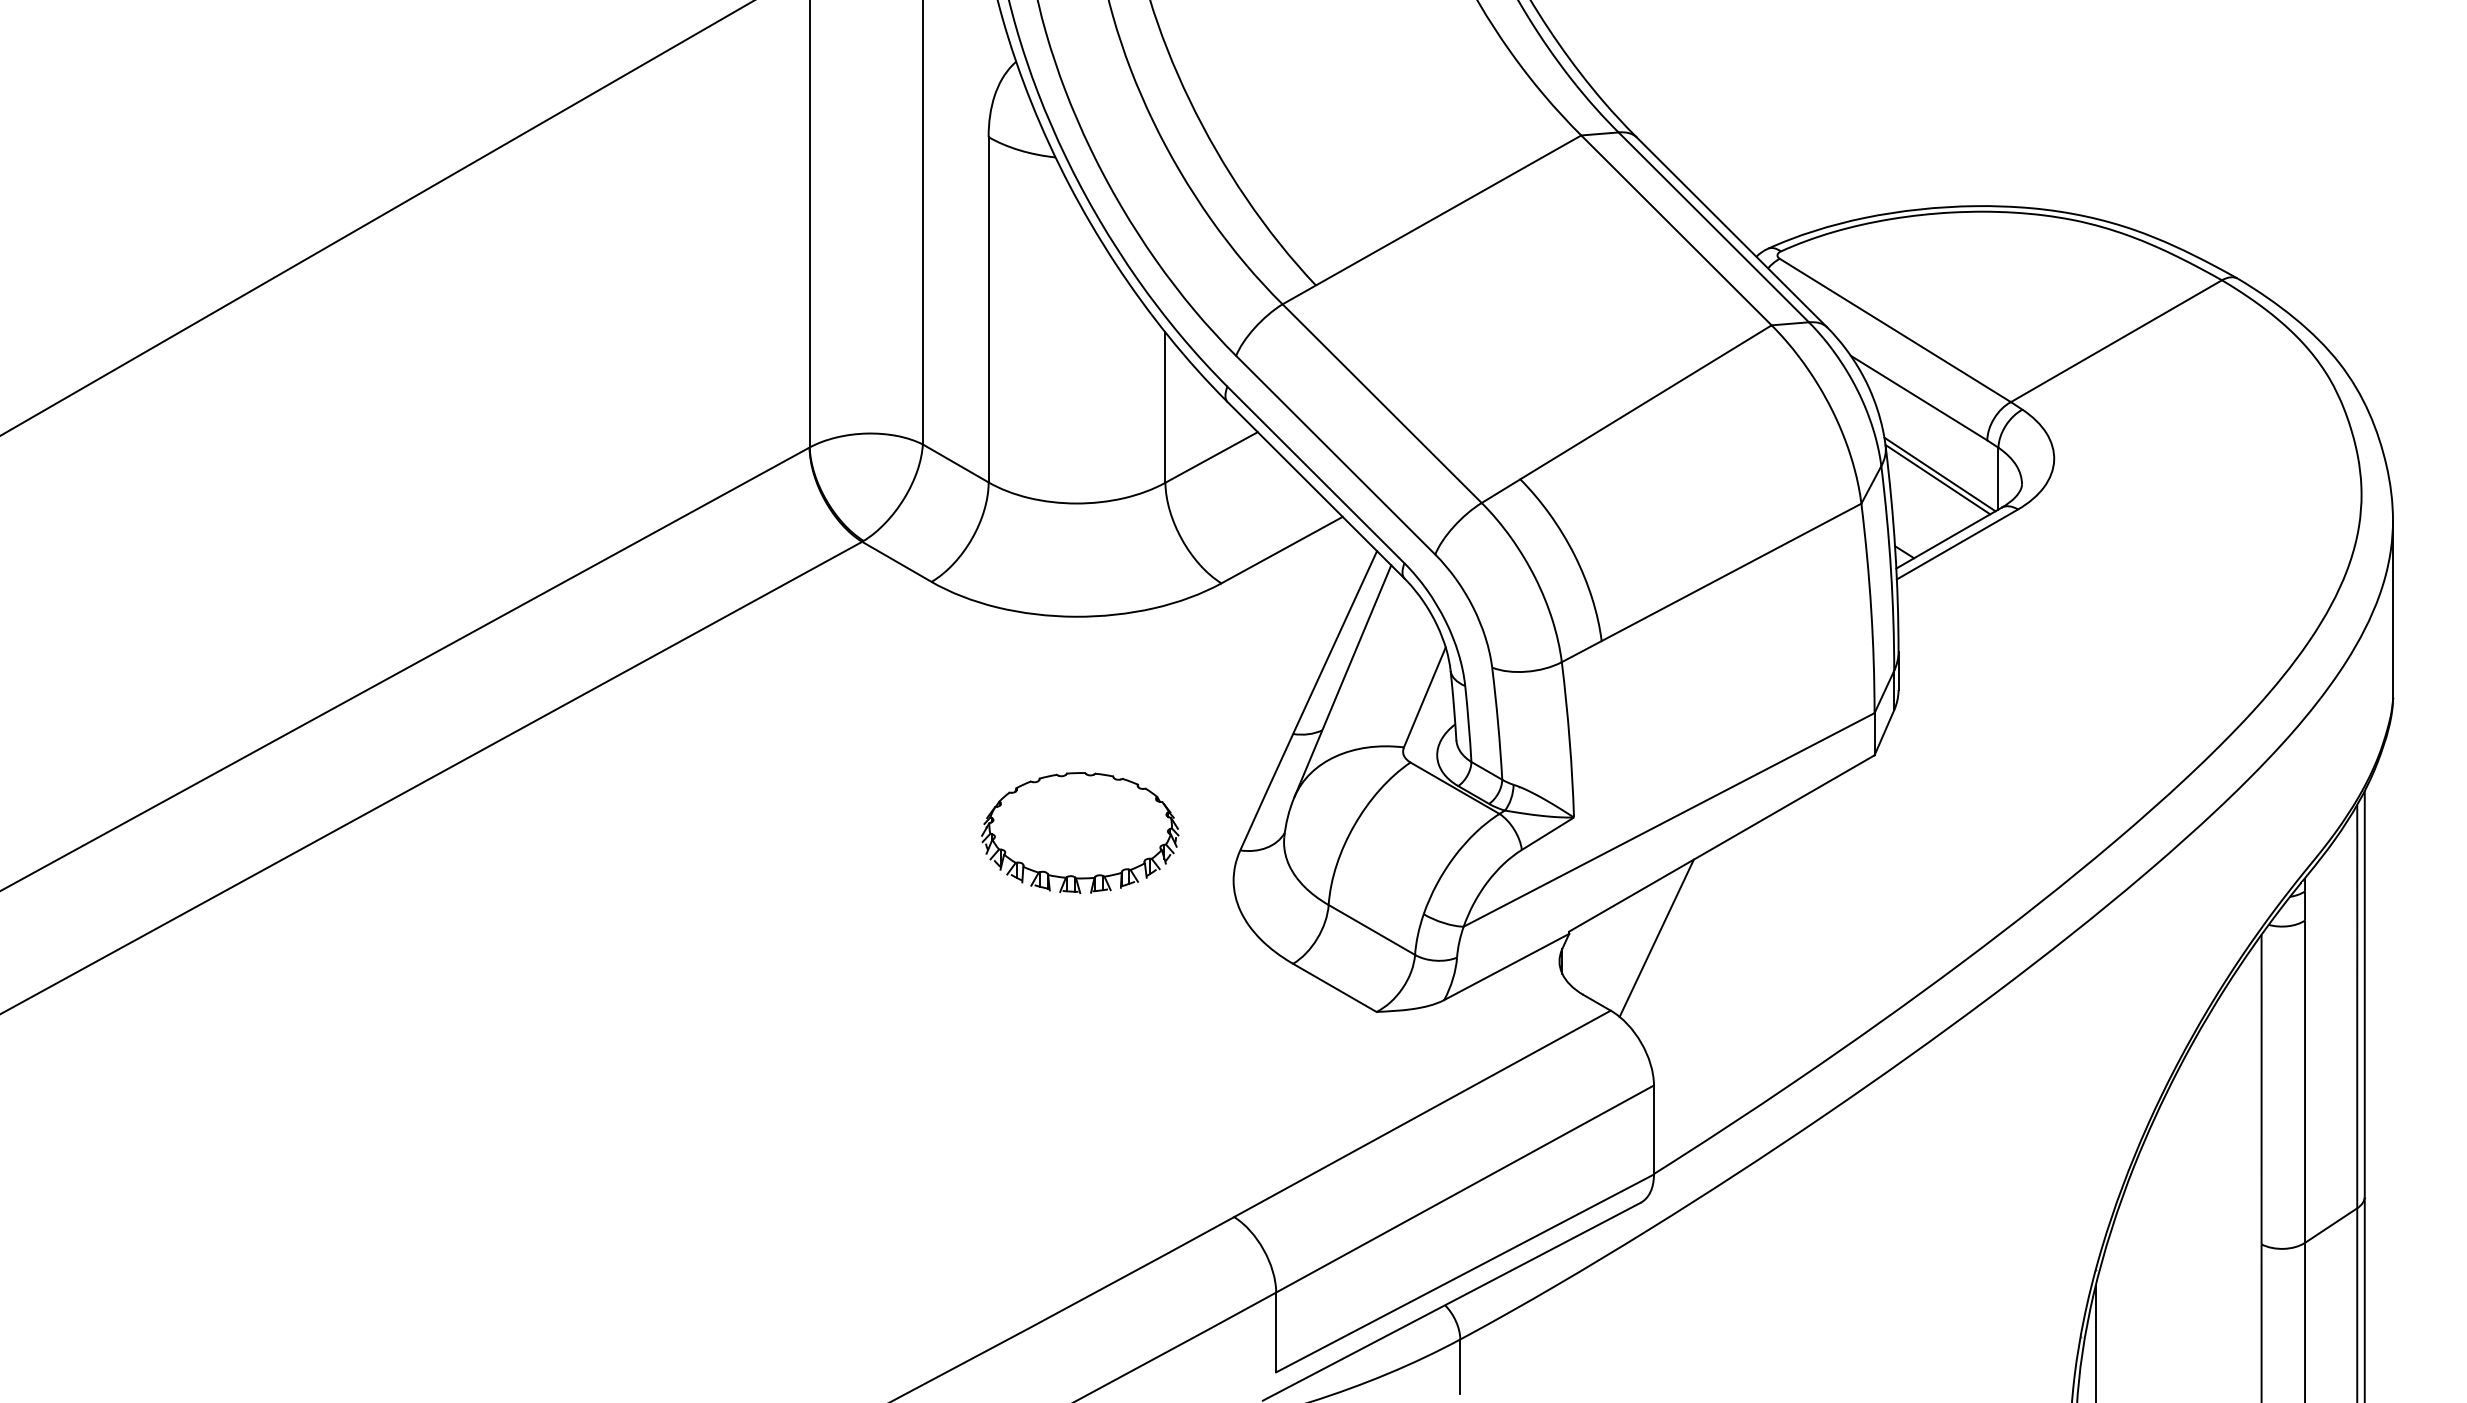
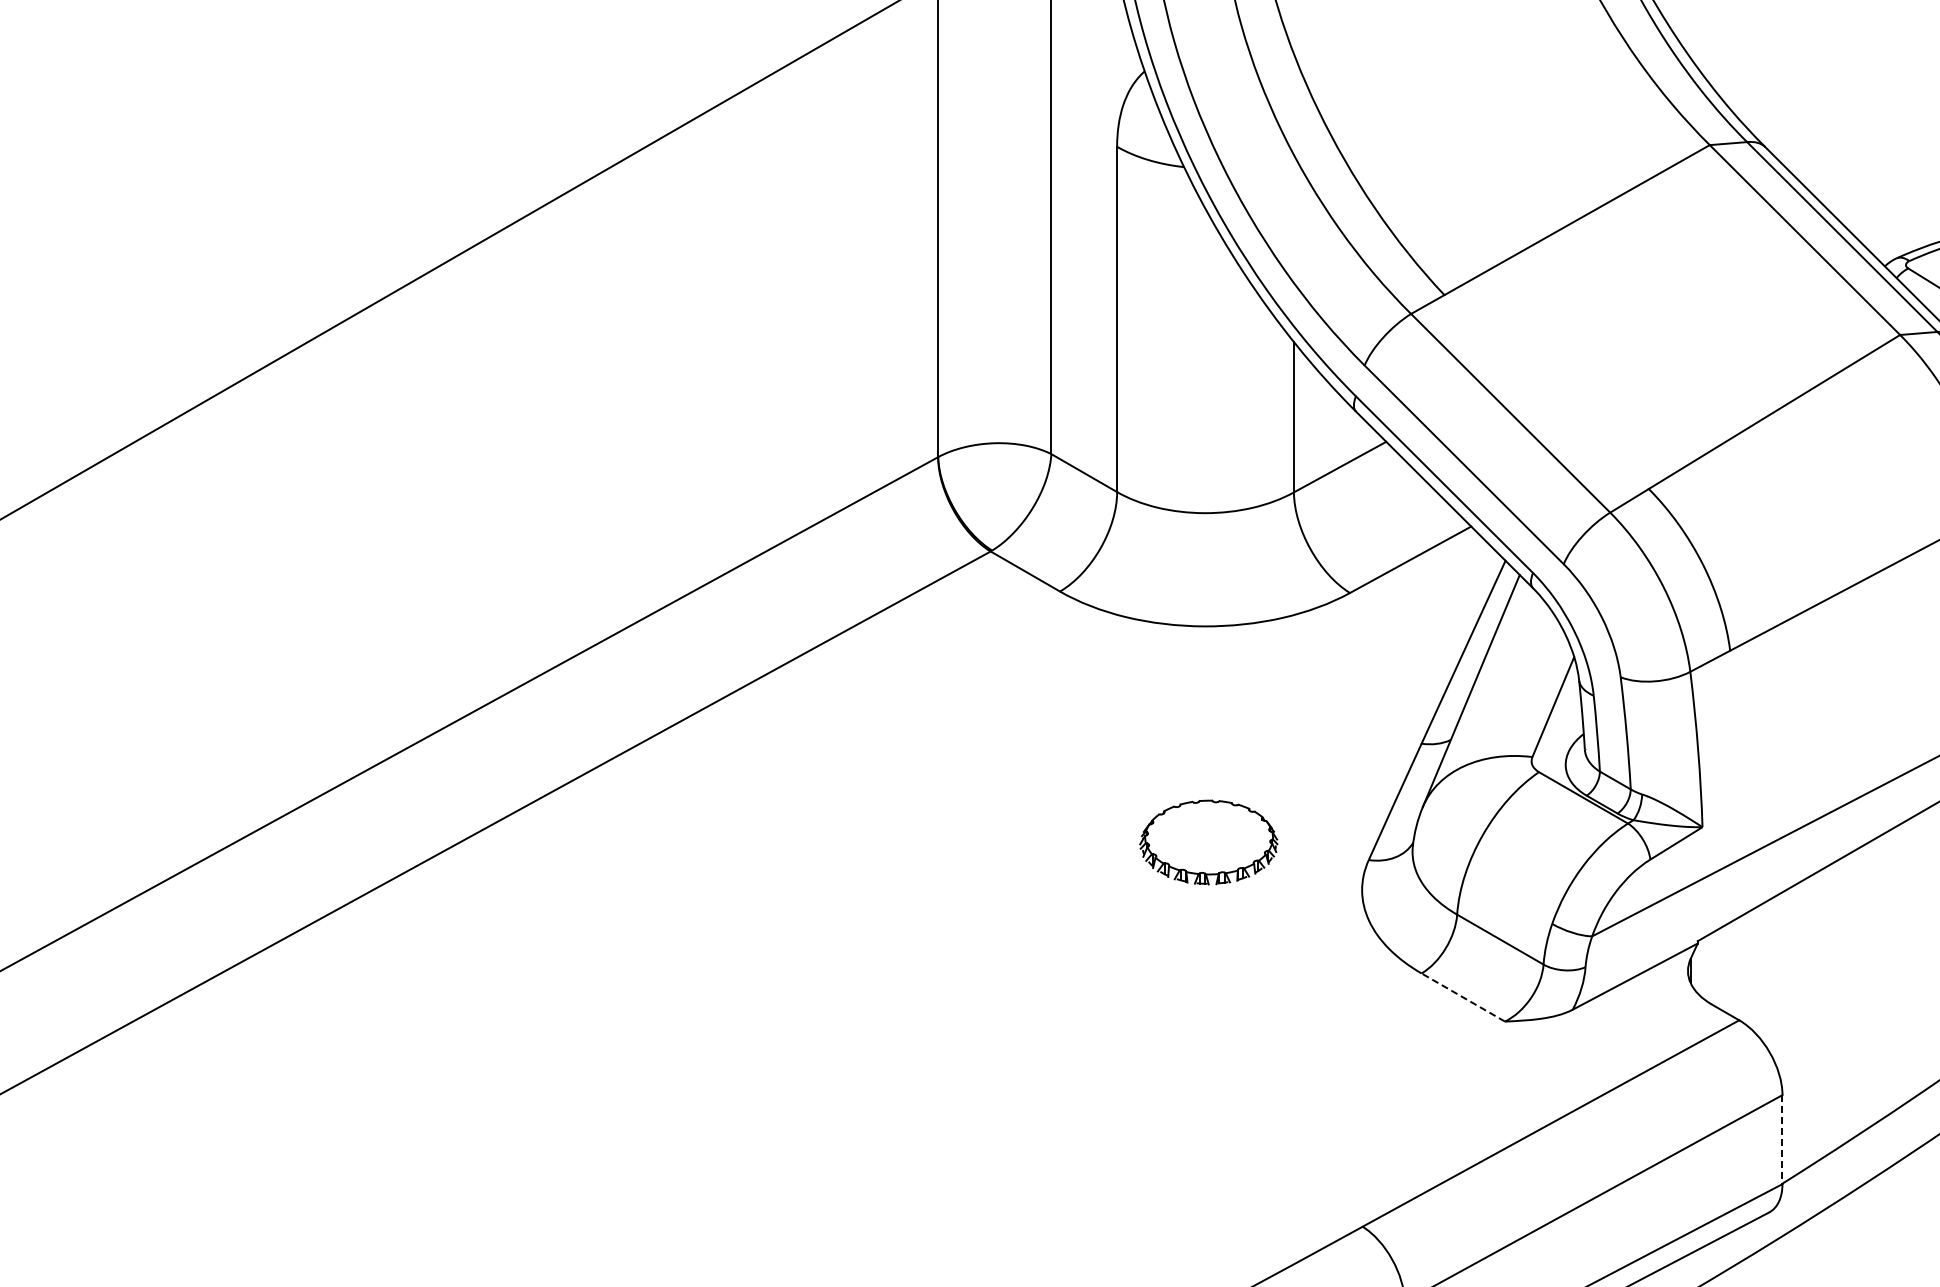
part: (1080, 832) -> (1209, 842), size x0.7
line: (1656, 937) -> (1785, 947), removed
line: (1334, 987) -> (1463, 997), solid -> dashed
line: (1653, 1129) -> (1782, 1139), solid -> dashed

